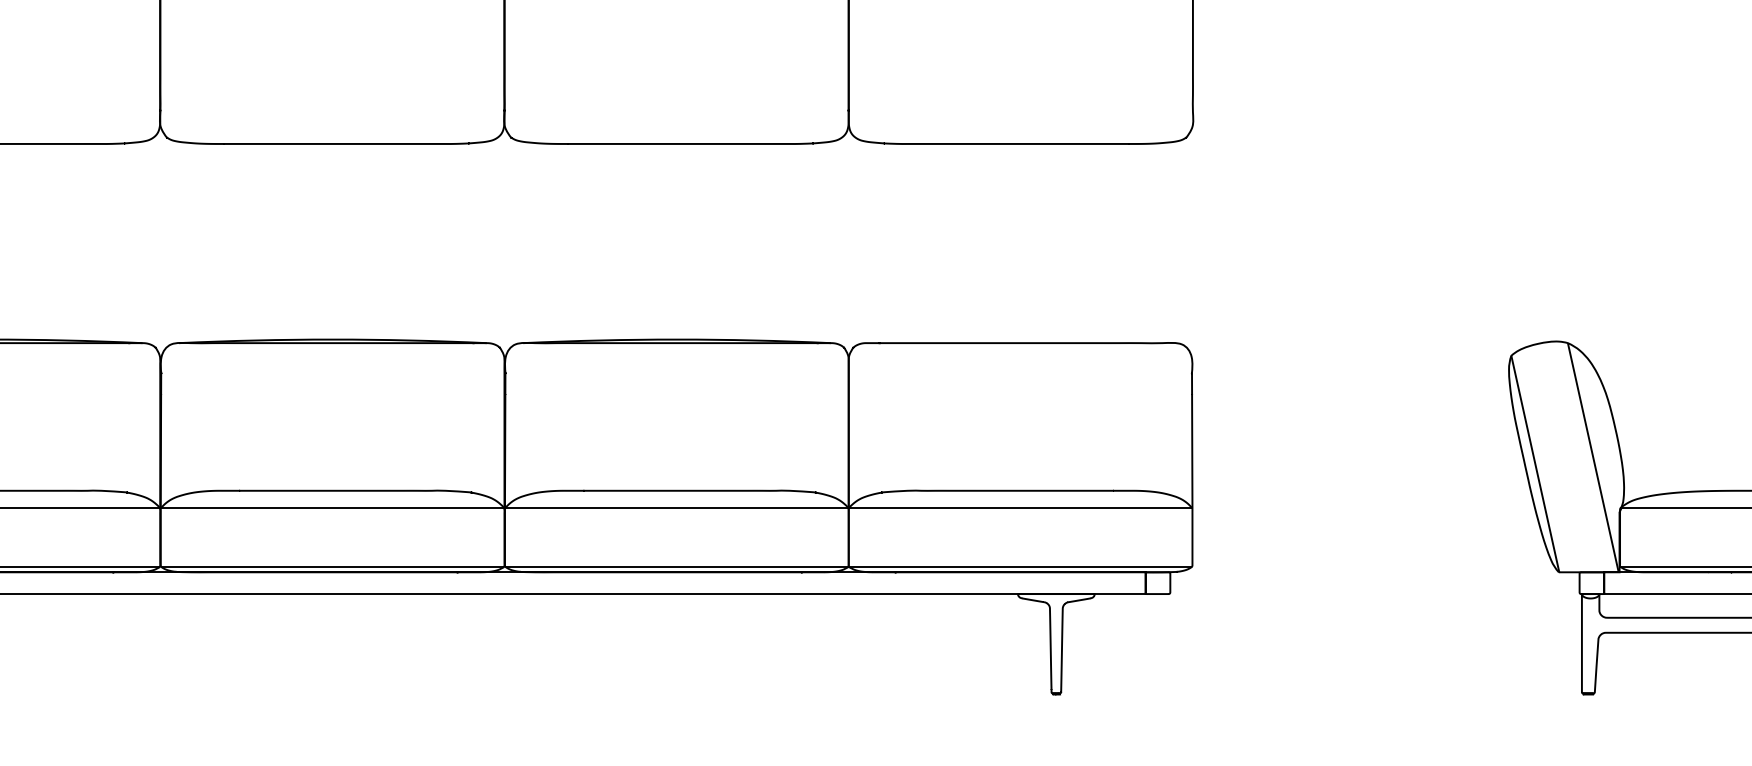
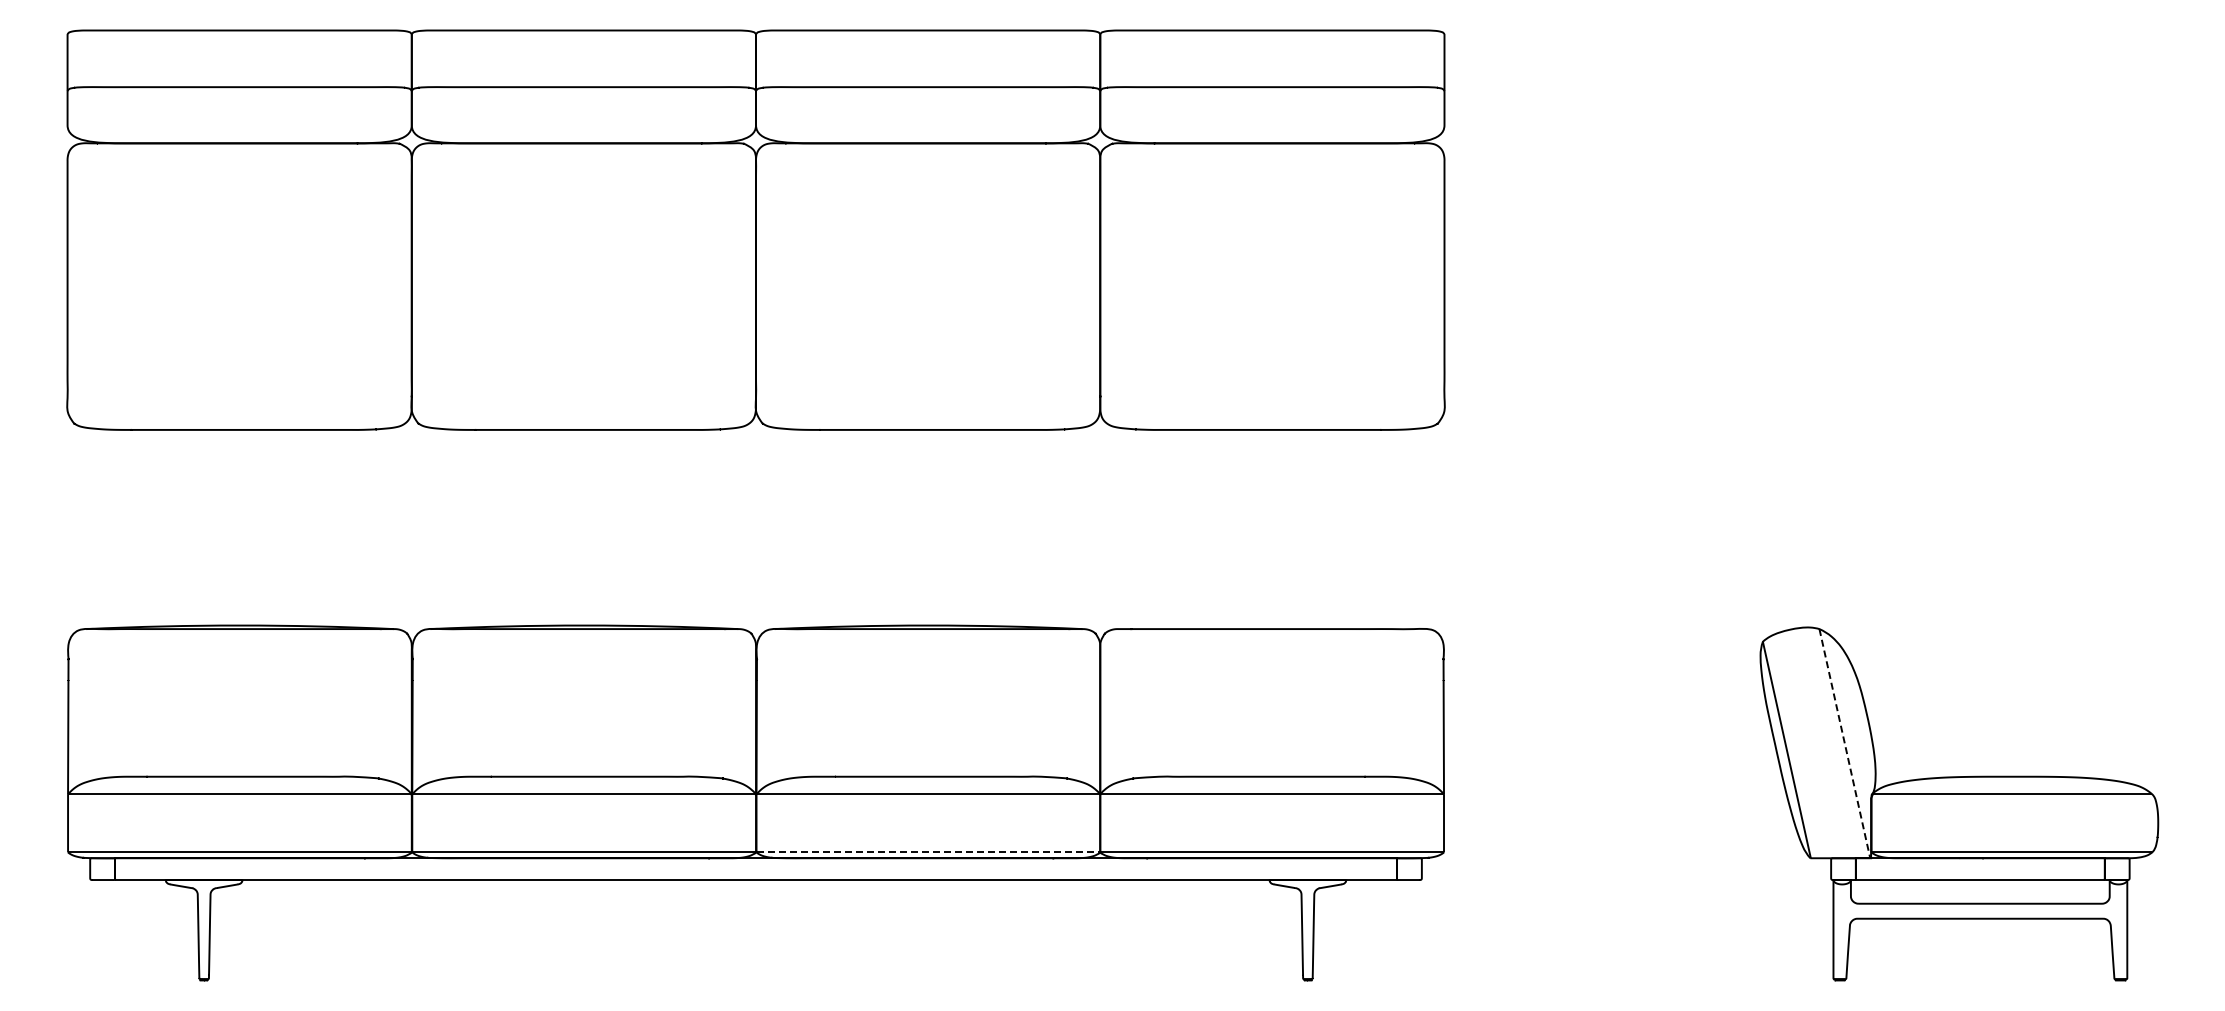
line: (1592, 458) -> (1844, 744), solid -> dashed
line: (676, 566) -> (928, 852), solid -> dashed

